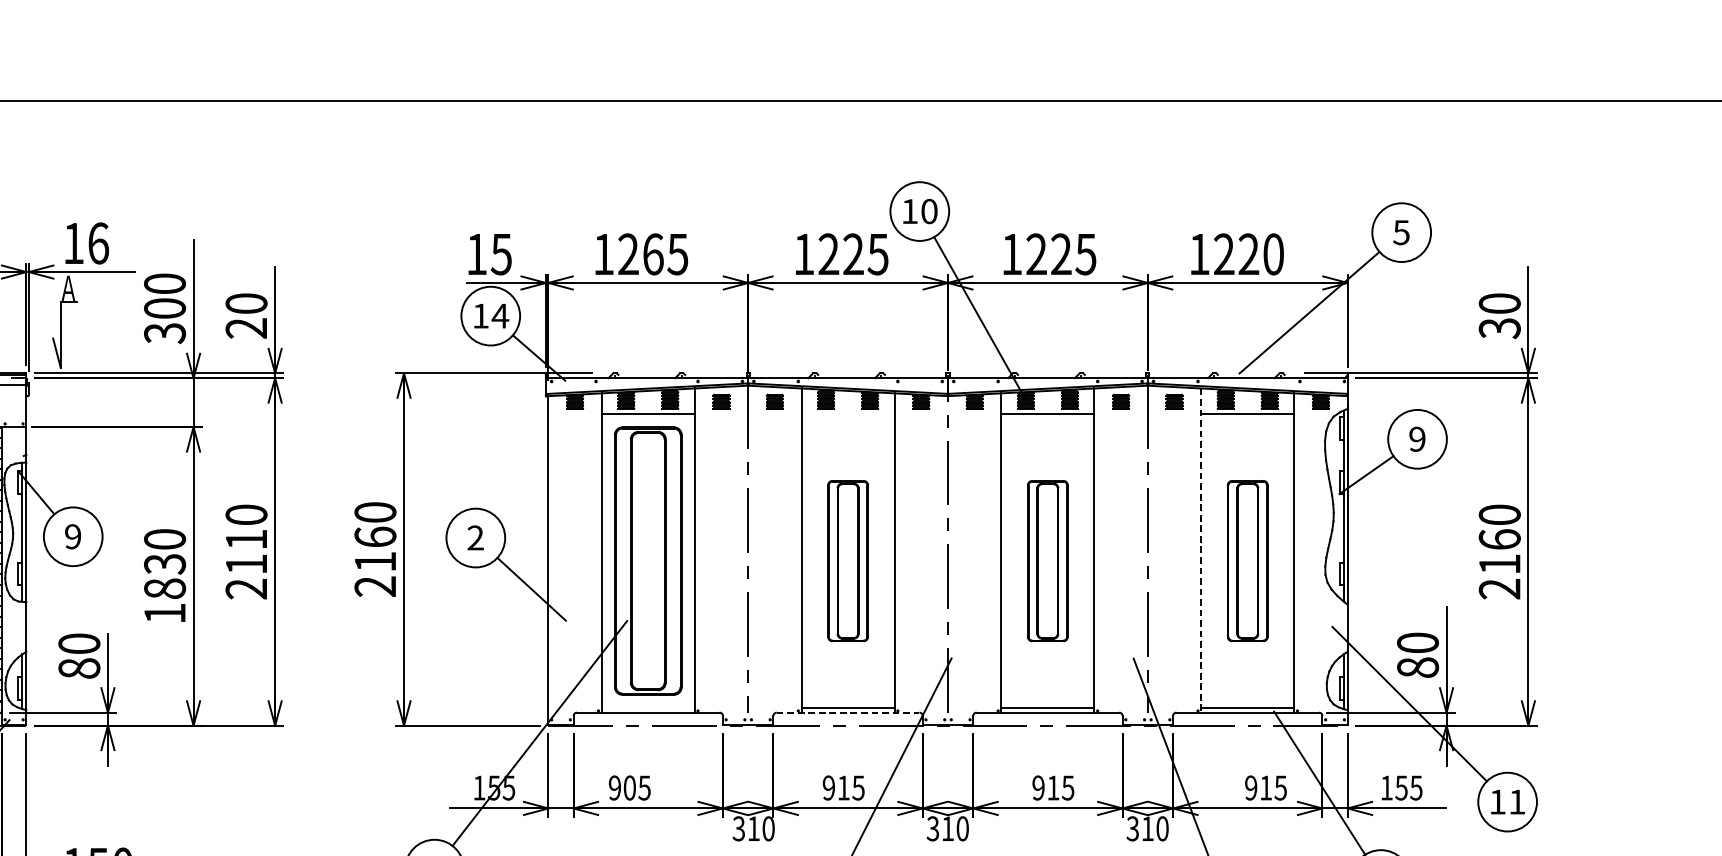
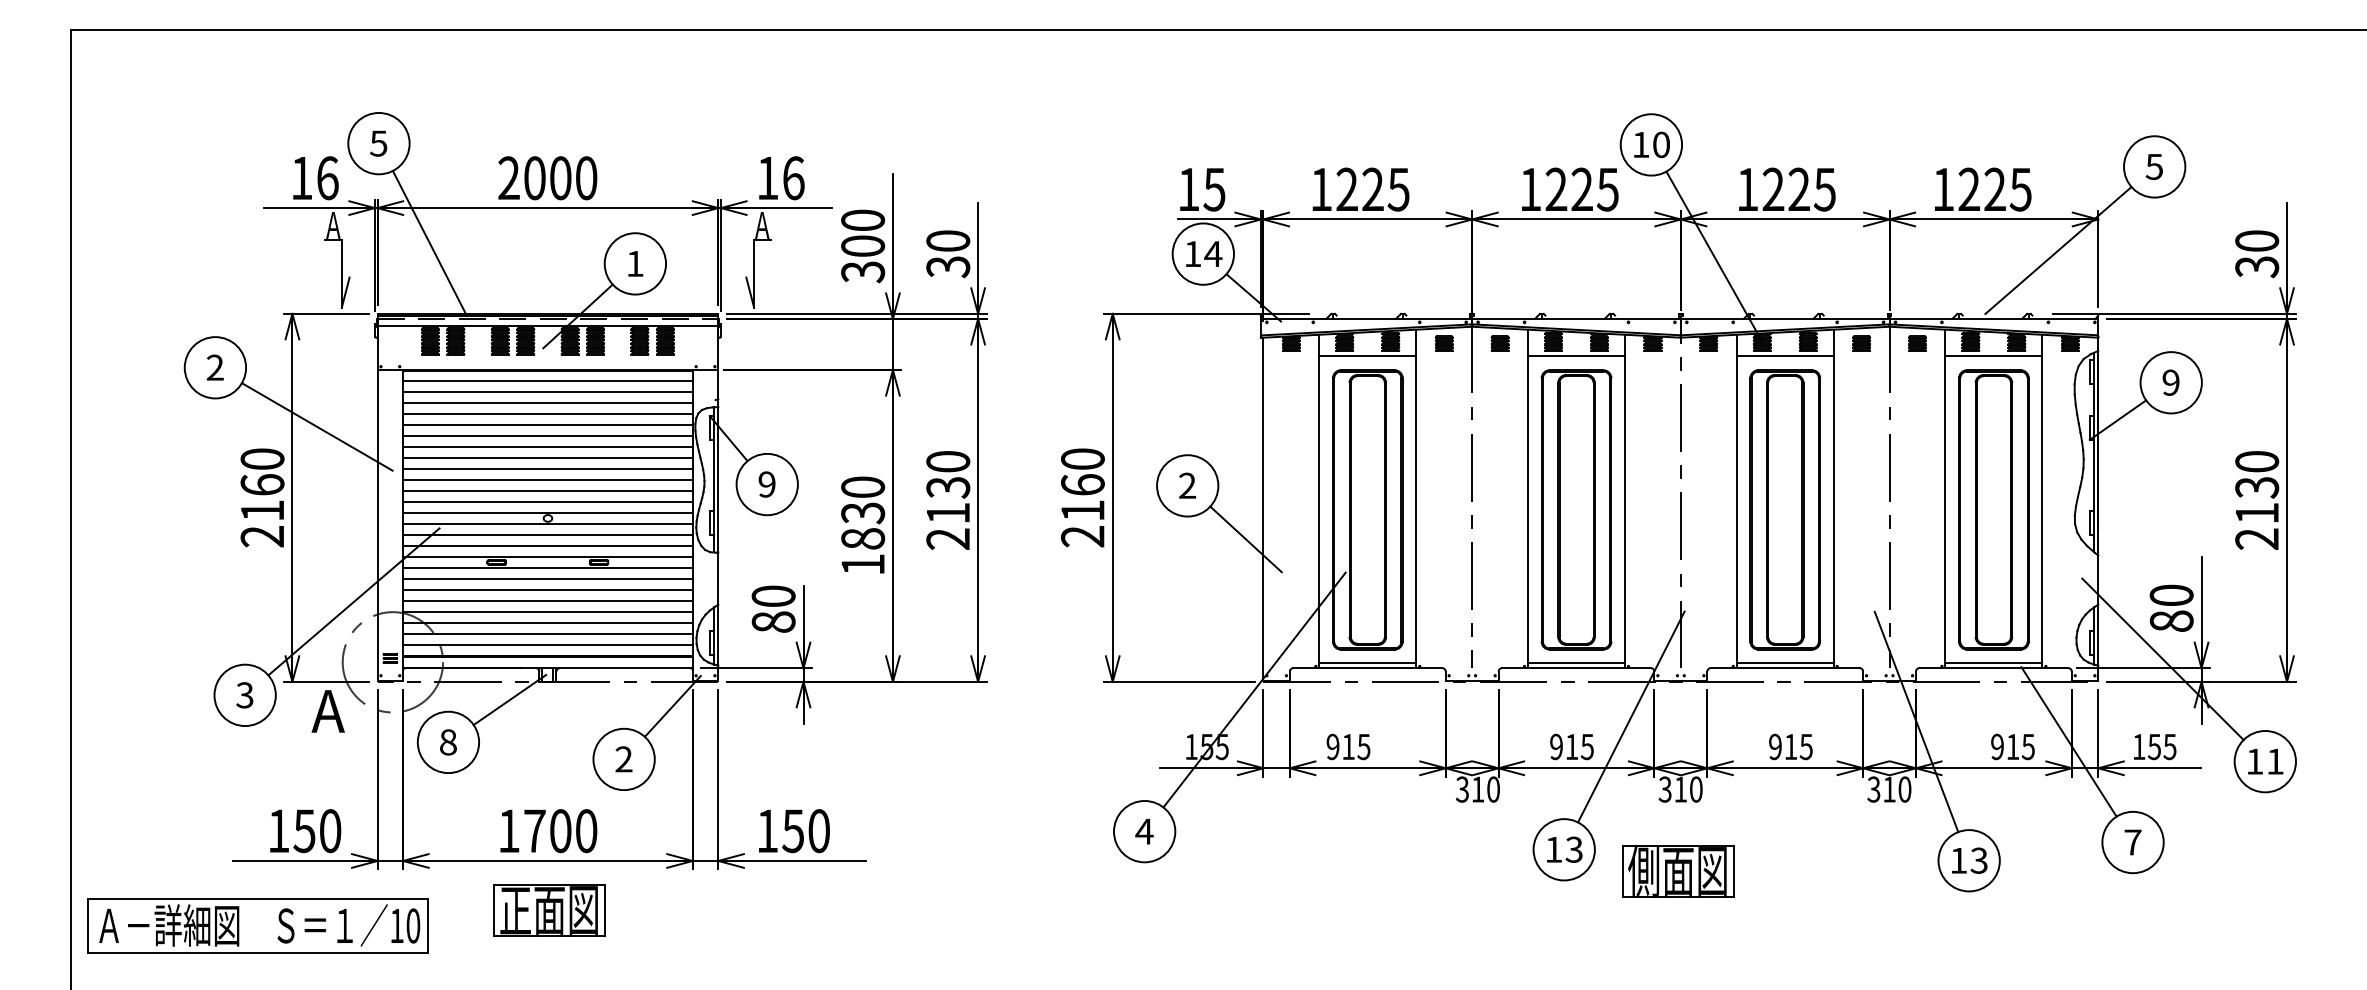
text: (653, 254) -> (1373, 189), 1265 -> 1225
text: (1273, 254) -> (2020, 189), 1220 -> 1225
text: (246, 328) -> (948, 267), 20 -> 30
line: (848, 414) -> (1576, 356), added
text: (246, 539) -> (948, 487), 2110 -> 2130
text: (1500, 539) -> (2257, 487), 2160 -> 2130
line: (1201, 551) -> (1945, 499), dashed -> solid
part: (848, 560) -> (1576, 509), size x1.67
part: (1047, 560) -> (1784, 509), size x1.67
part: (1247, 560) -> (1993, 509), size x1.67
line: (647, 708) -> (1367, 663), added
line: (848, 712) -> (1576, 668), dashed -> solid
text: (629, 787) -> (1348, 746), 905 -> 915

